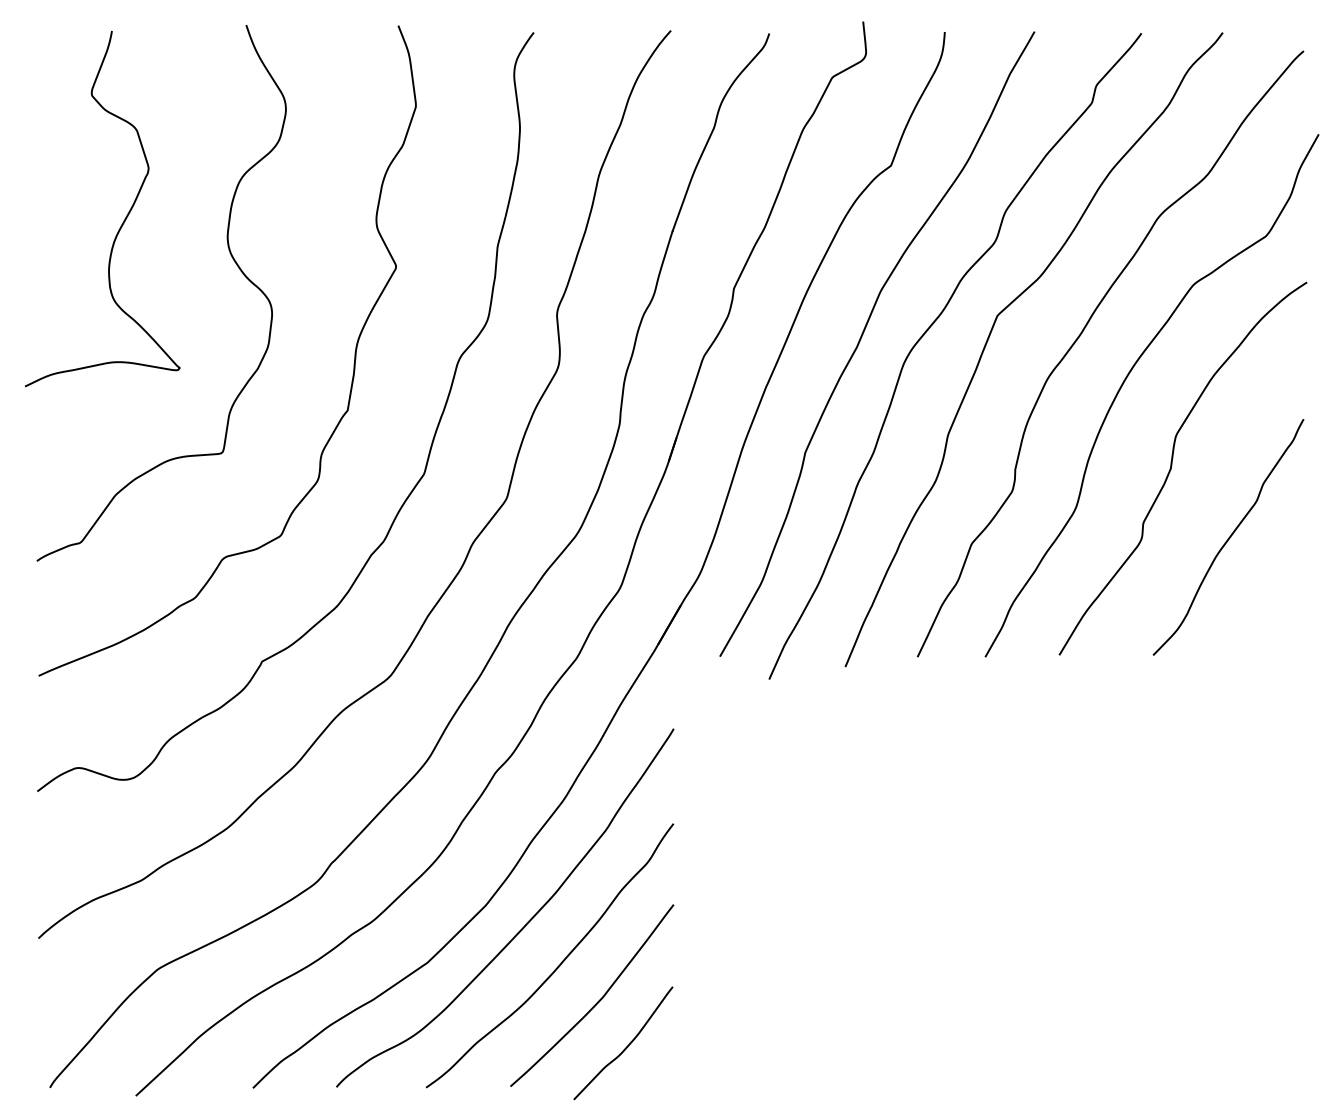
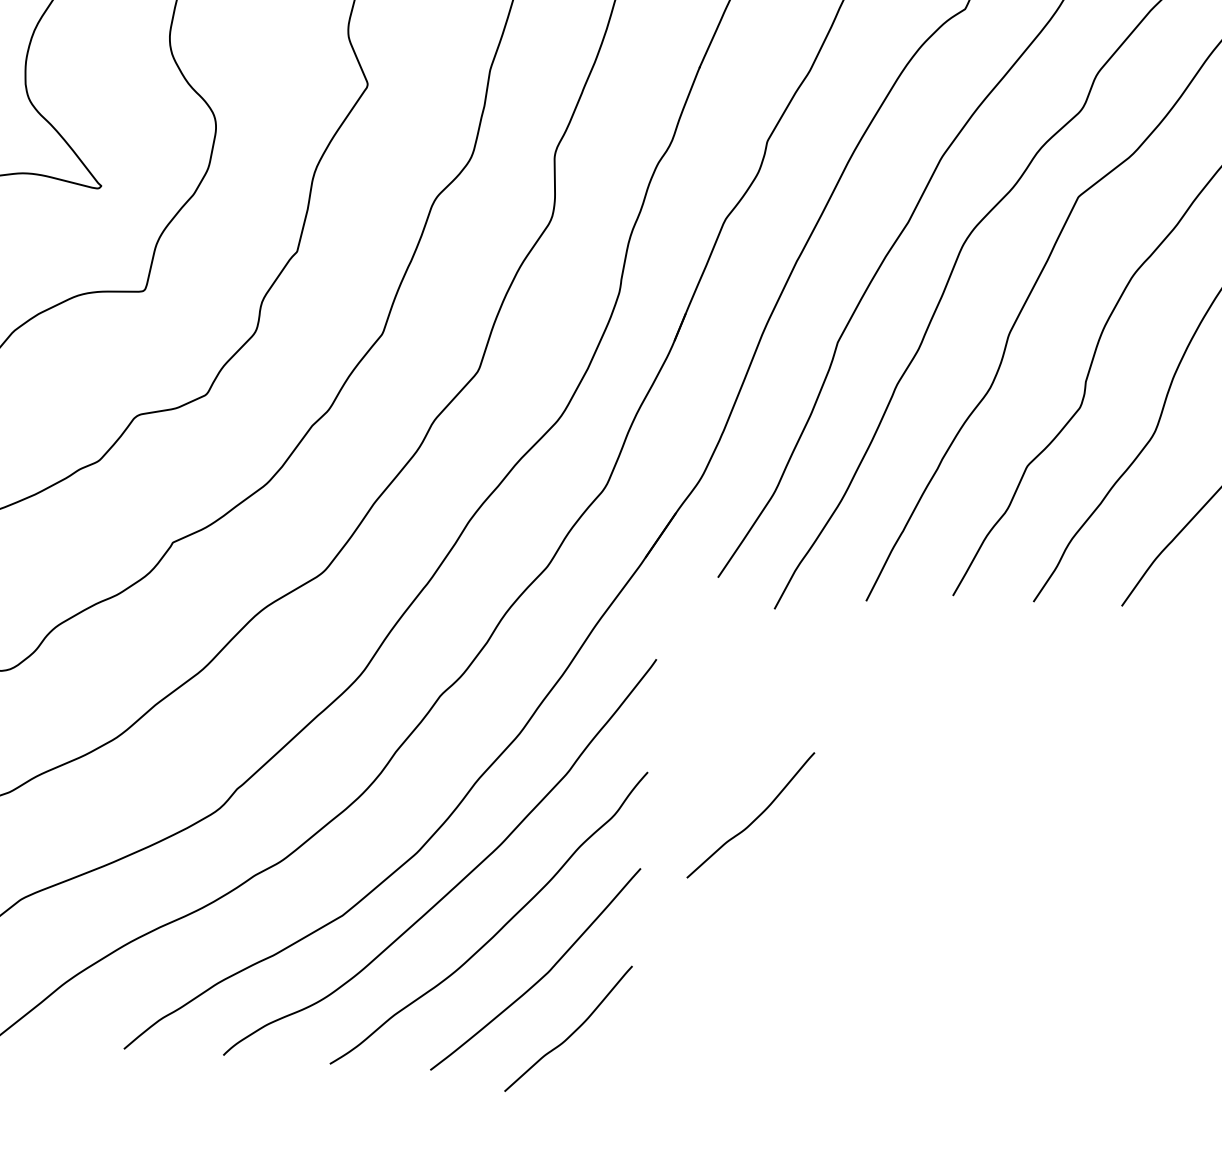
curve: (765, 856) -> (754, 819), added

